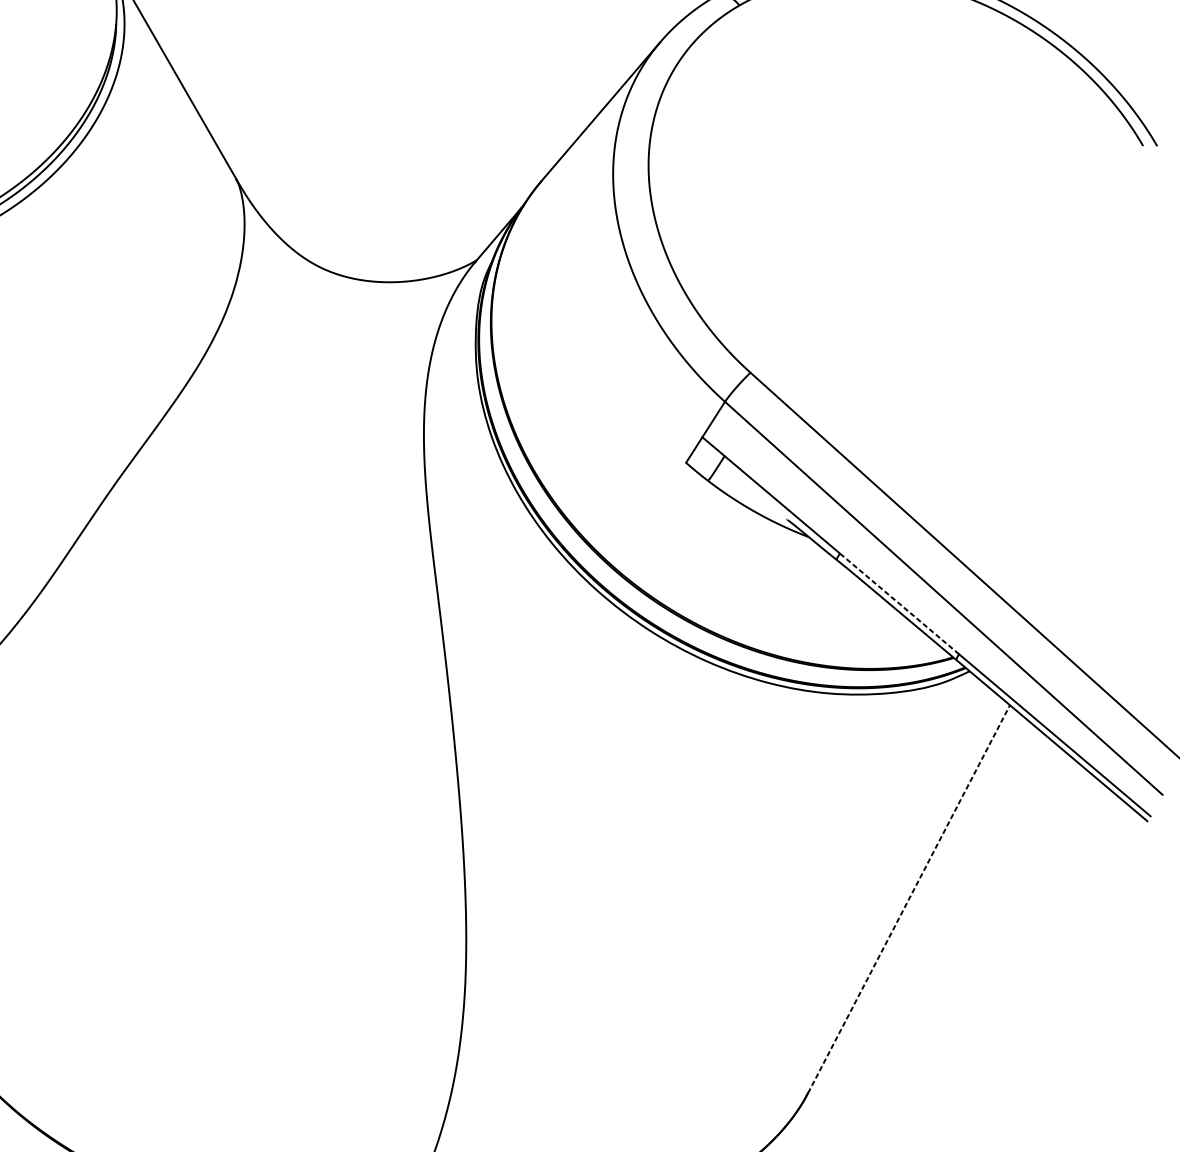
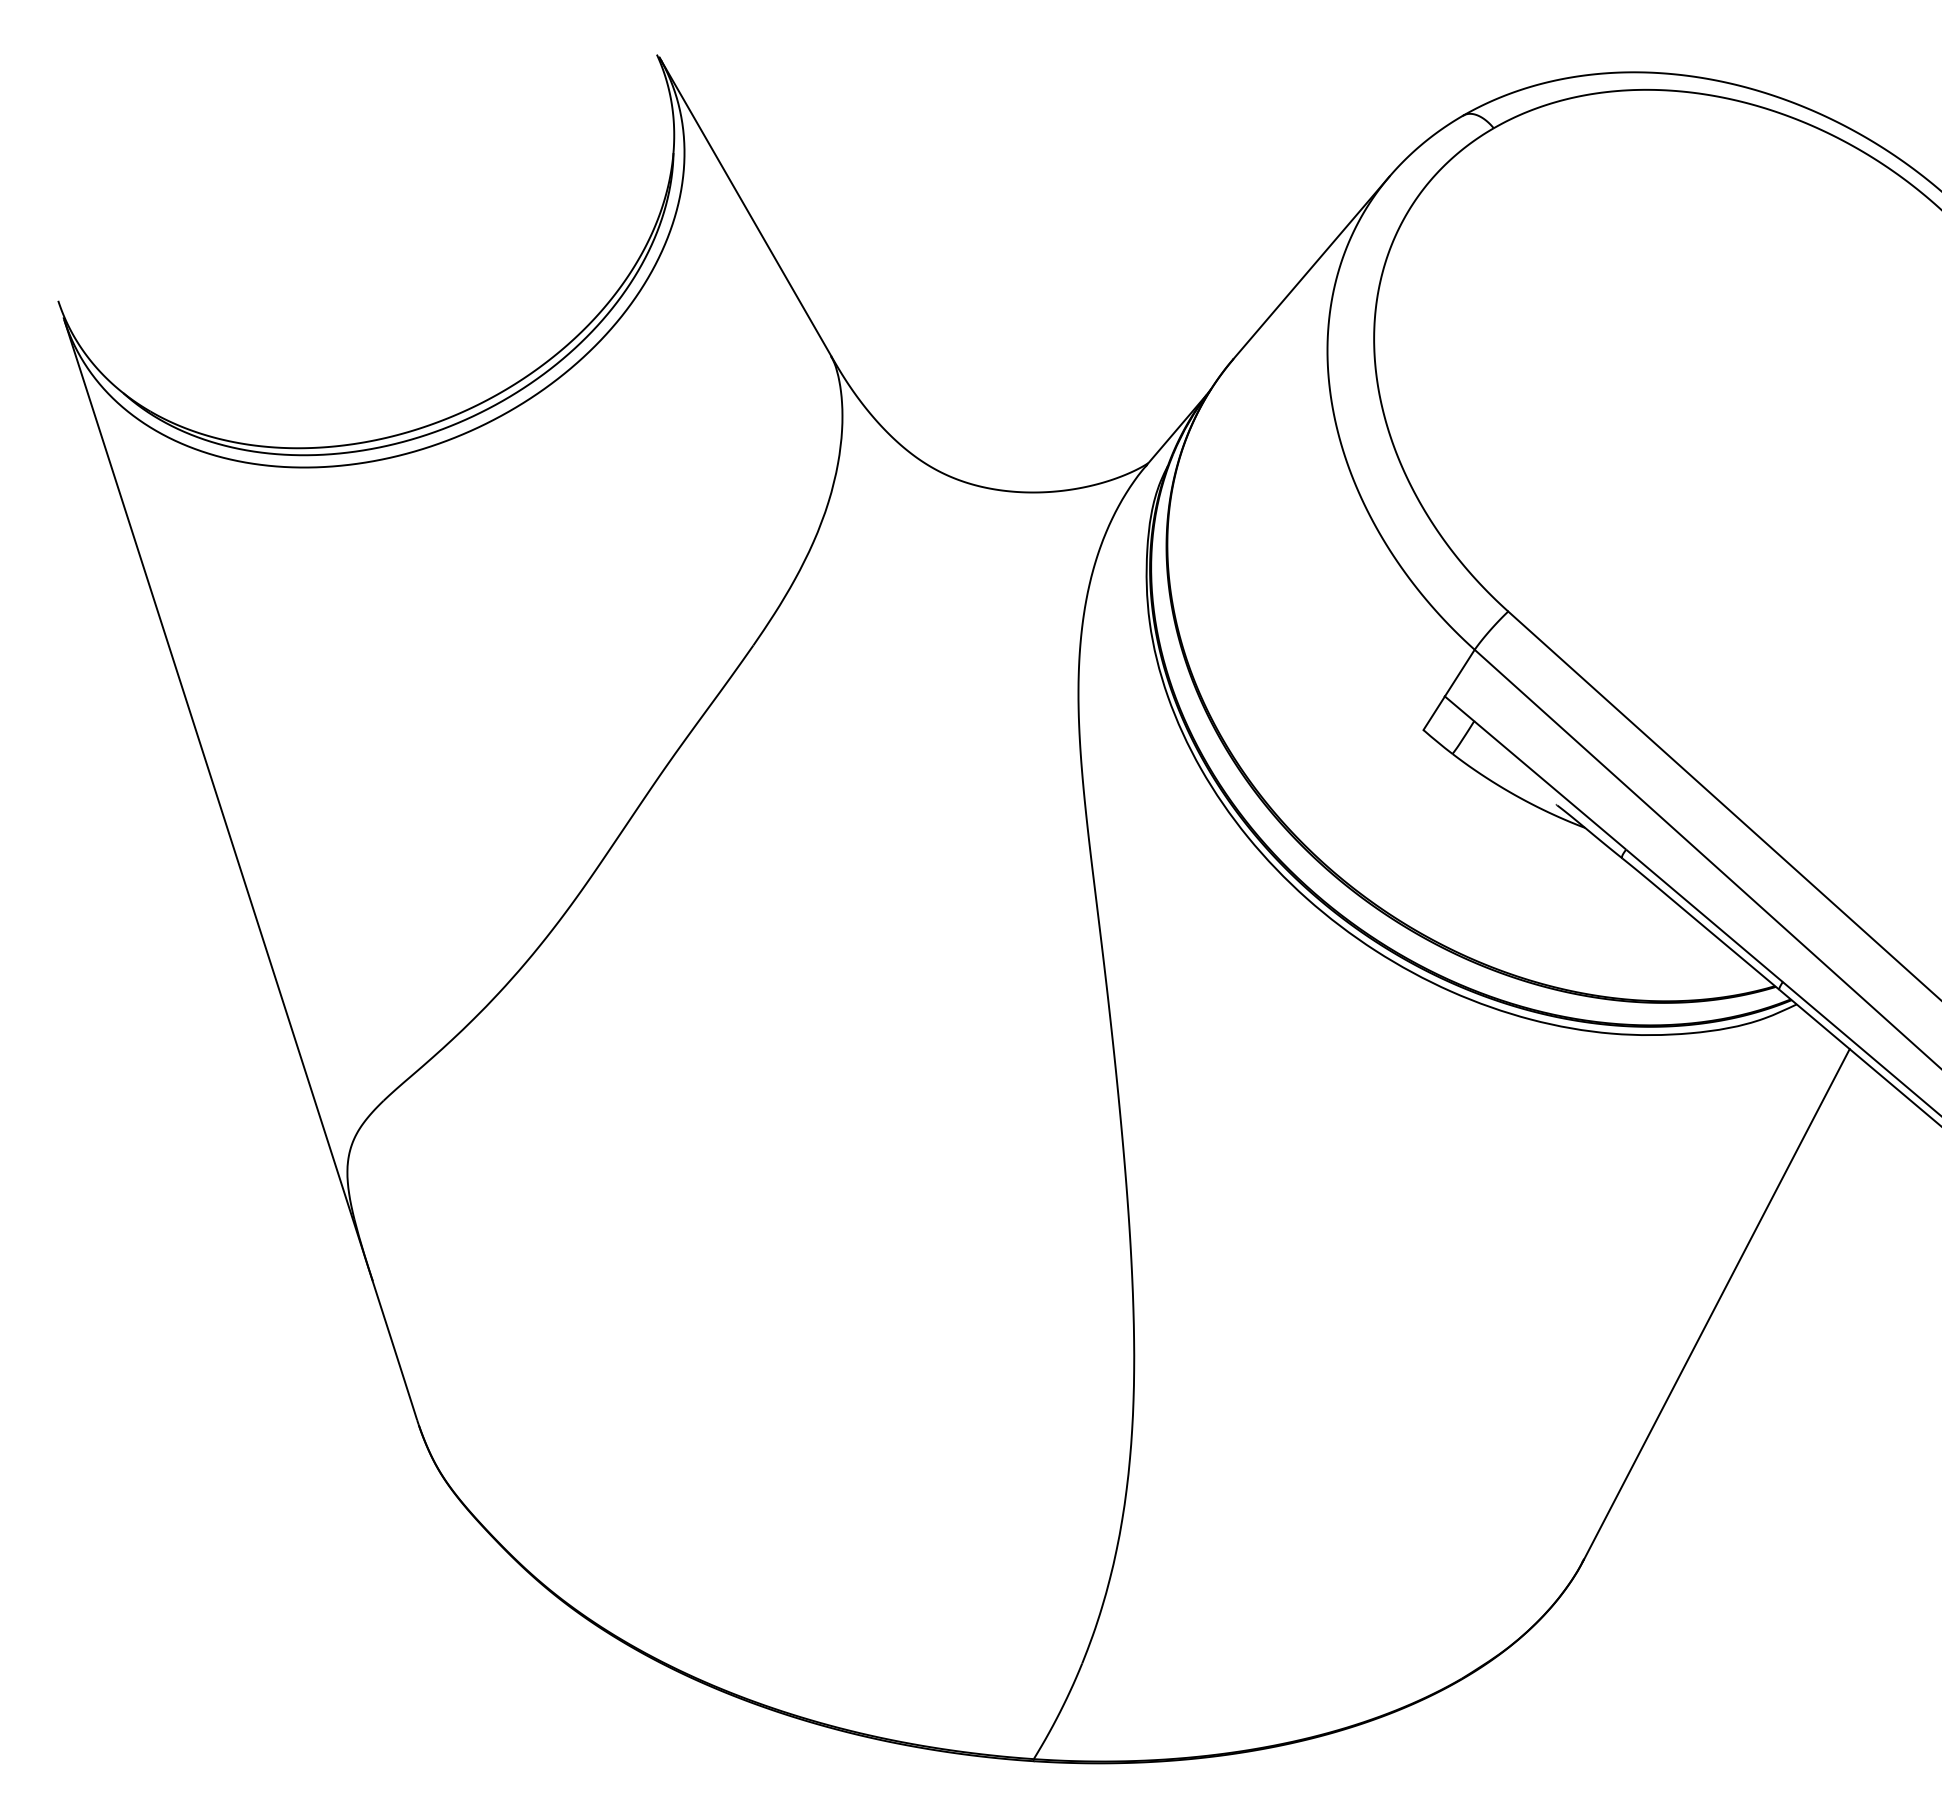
line: (899, 603) -> (1704, 915), dashed -> solid
line: (908, 899) -> (1716, 1304), dashed -> solid

